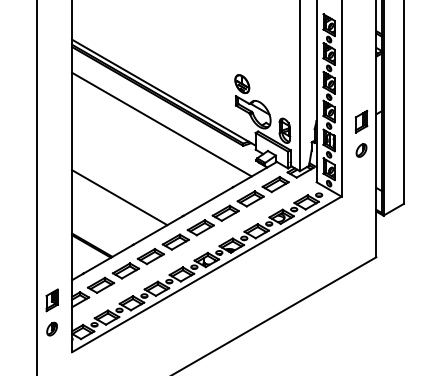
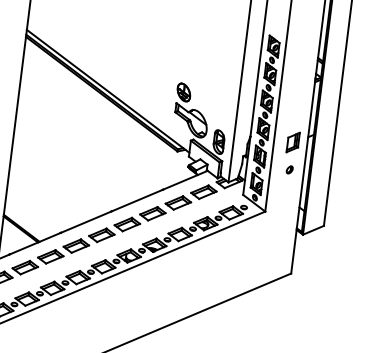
line: (161, 124) -> (102, 121), removed
part: (361, 150) -> (289, 169), size x0.6
line: (119, 197) -> (53, 186), removed

